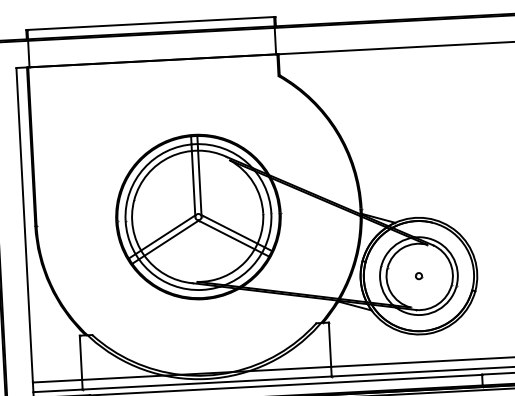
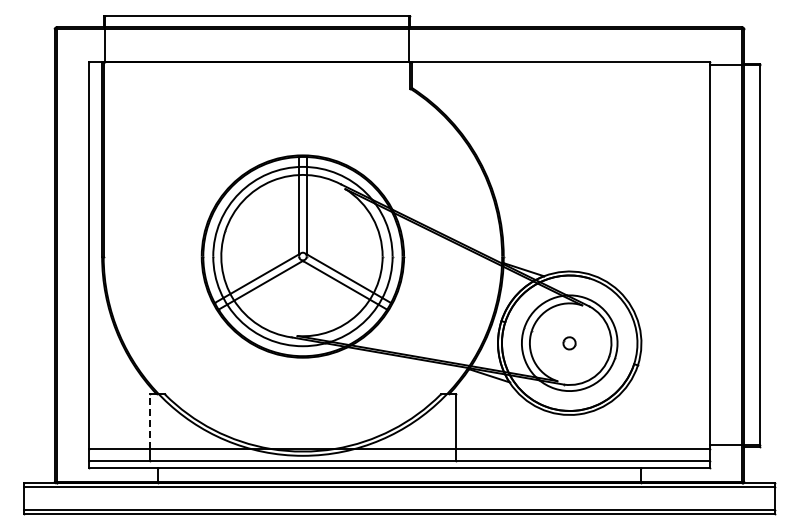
part: (418, 275) -> (569, 342), size x1.6
line: (80, 357) -> (149, 421), solid -> dashed

